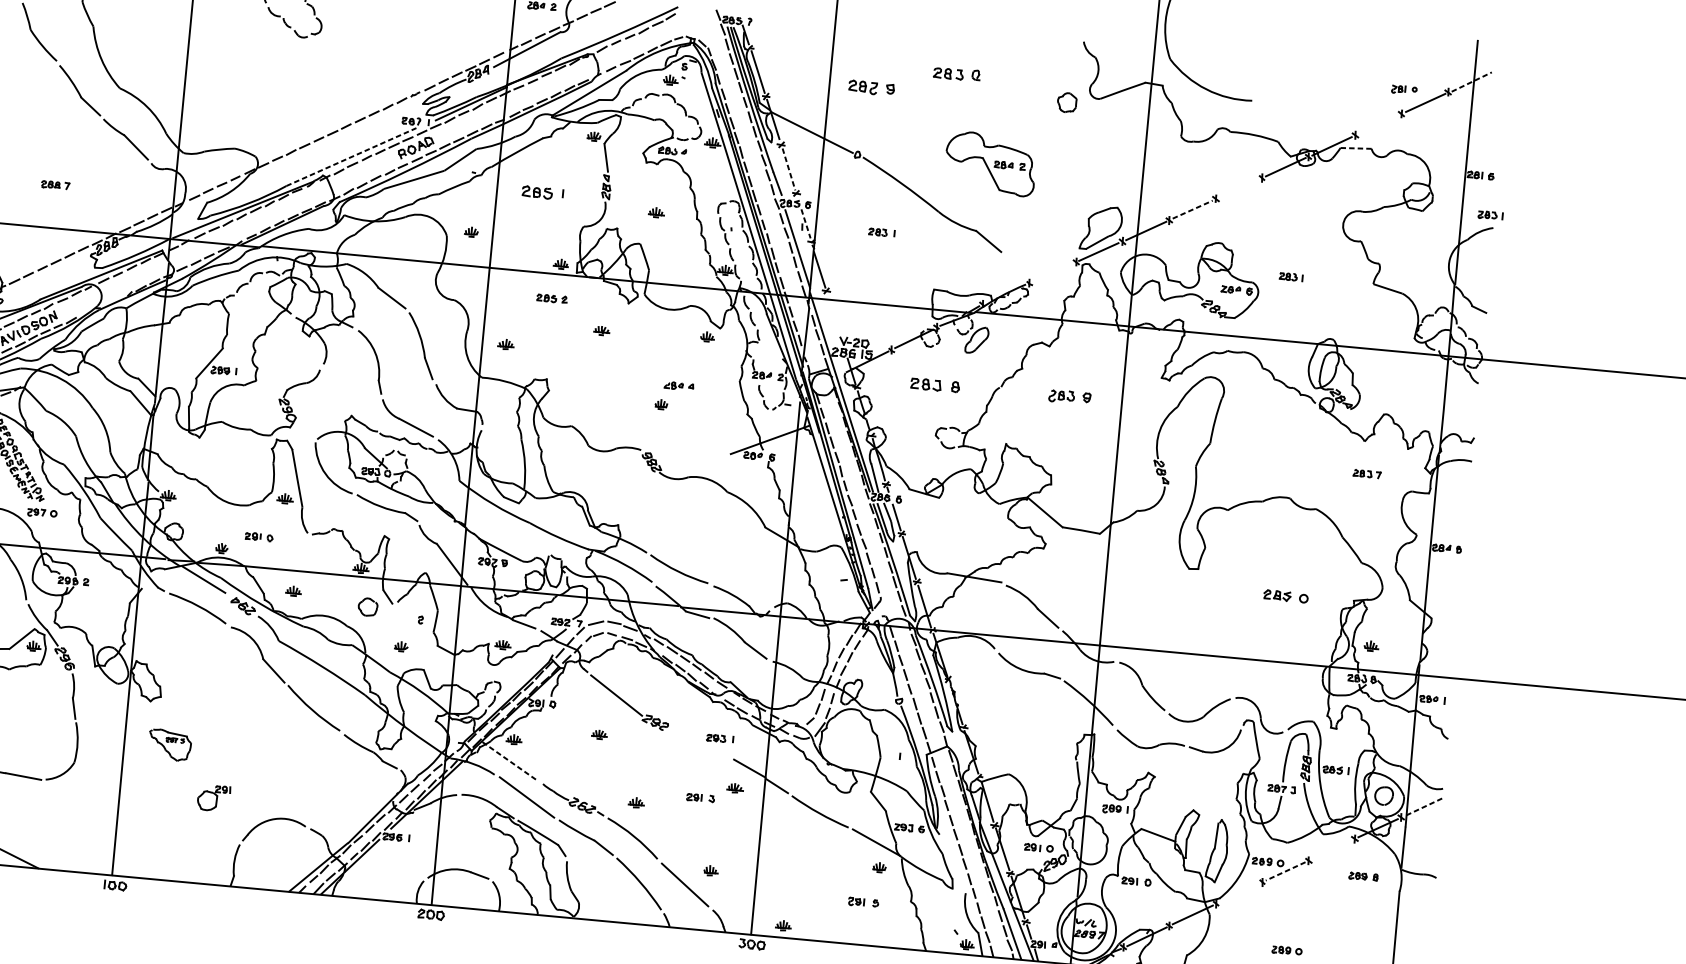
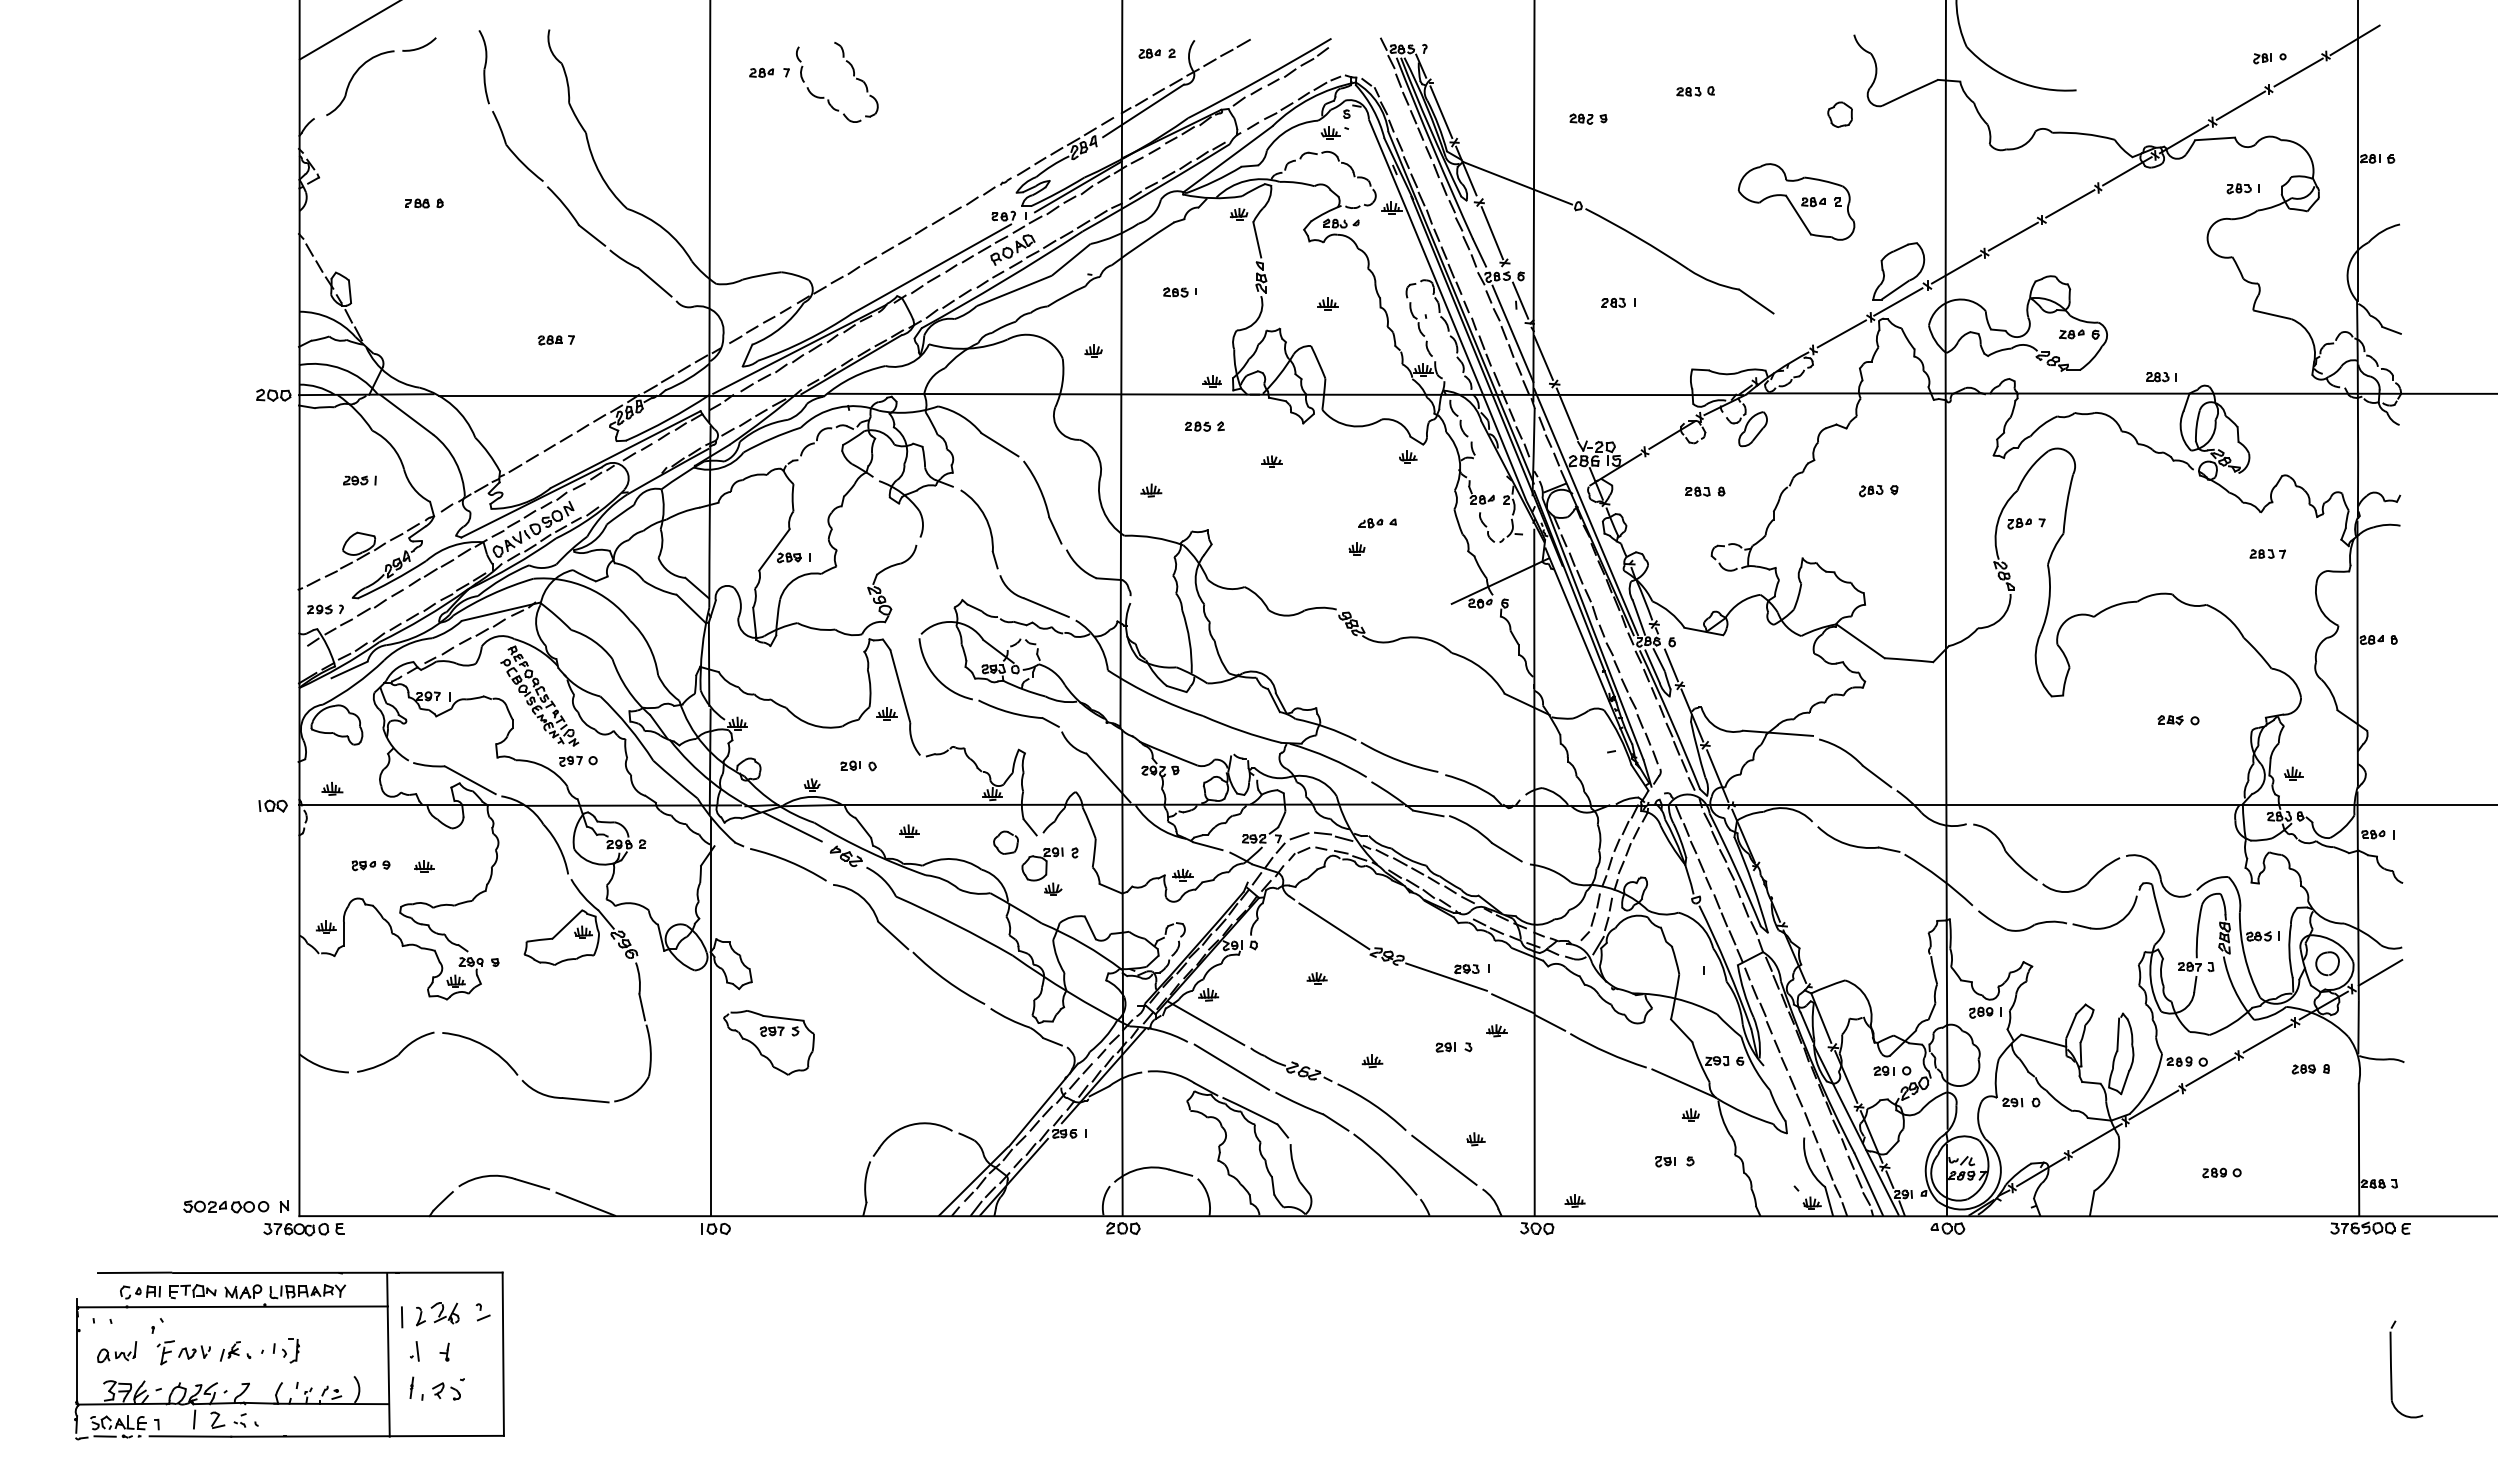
part: (956, 74) -> (1695, 91), size x0.62
line: (1472, 82) -> (2355, 40), dashed -> solid
part: (871, 87) -> (1588, 118), size x0.62
line: (1378, 124) -> (2240, 105), added
line: (1356, 148) -> (2215, 138), dashed -> solid
line: (351, 156) -> (931, 268), dashed -> solid
part: (990, 163) -> (1796, 201), moved
line: (789, 169) -> (1492, 233), dashed -> solid
line: (1239, 188) -> (2070, 203), added
part: (542, 193) -> (1179, 292), size x0.62
line: (1192, 209) -> (2013, 236), dashed -> solid
part: (1490, 215) -> (2242, 188), moved
line: (805, 223) -> (1520, 300), dashed -> solid
line: (1052, 272) -> (1841, 333), added
part: (1291, 277) -> (2161, 377), moved
line: (833, 314) -> (1566, 413), added
part: (935, 385) -> (1705, 491), size x0.62
part: (1069, 396) -> (1878, 490), size x0.71
part: (1182, 433) -> (2026, 523), added
part: (1285, 596) -> (2178, 720), size x0.71
line: (699, 742) -> (1446, 976), added
part: (169, 744) -> (768, 1042), size x1.67
line: (510, 761) -> (1206, 1023), dashed -> solid
part: (213, 798) -> (1042, 864), moved
line: (1424, 807) -> (2380, 973), dashed -> solid
line: (1332, 849) -> (2267, 1038), added
line: (1285, 871) -> (2210, 1072), dashed -> solid
line: (1238, 892) -> (2153, 1104), added

